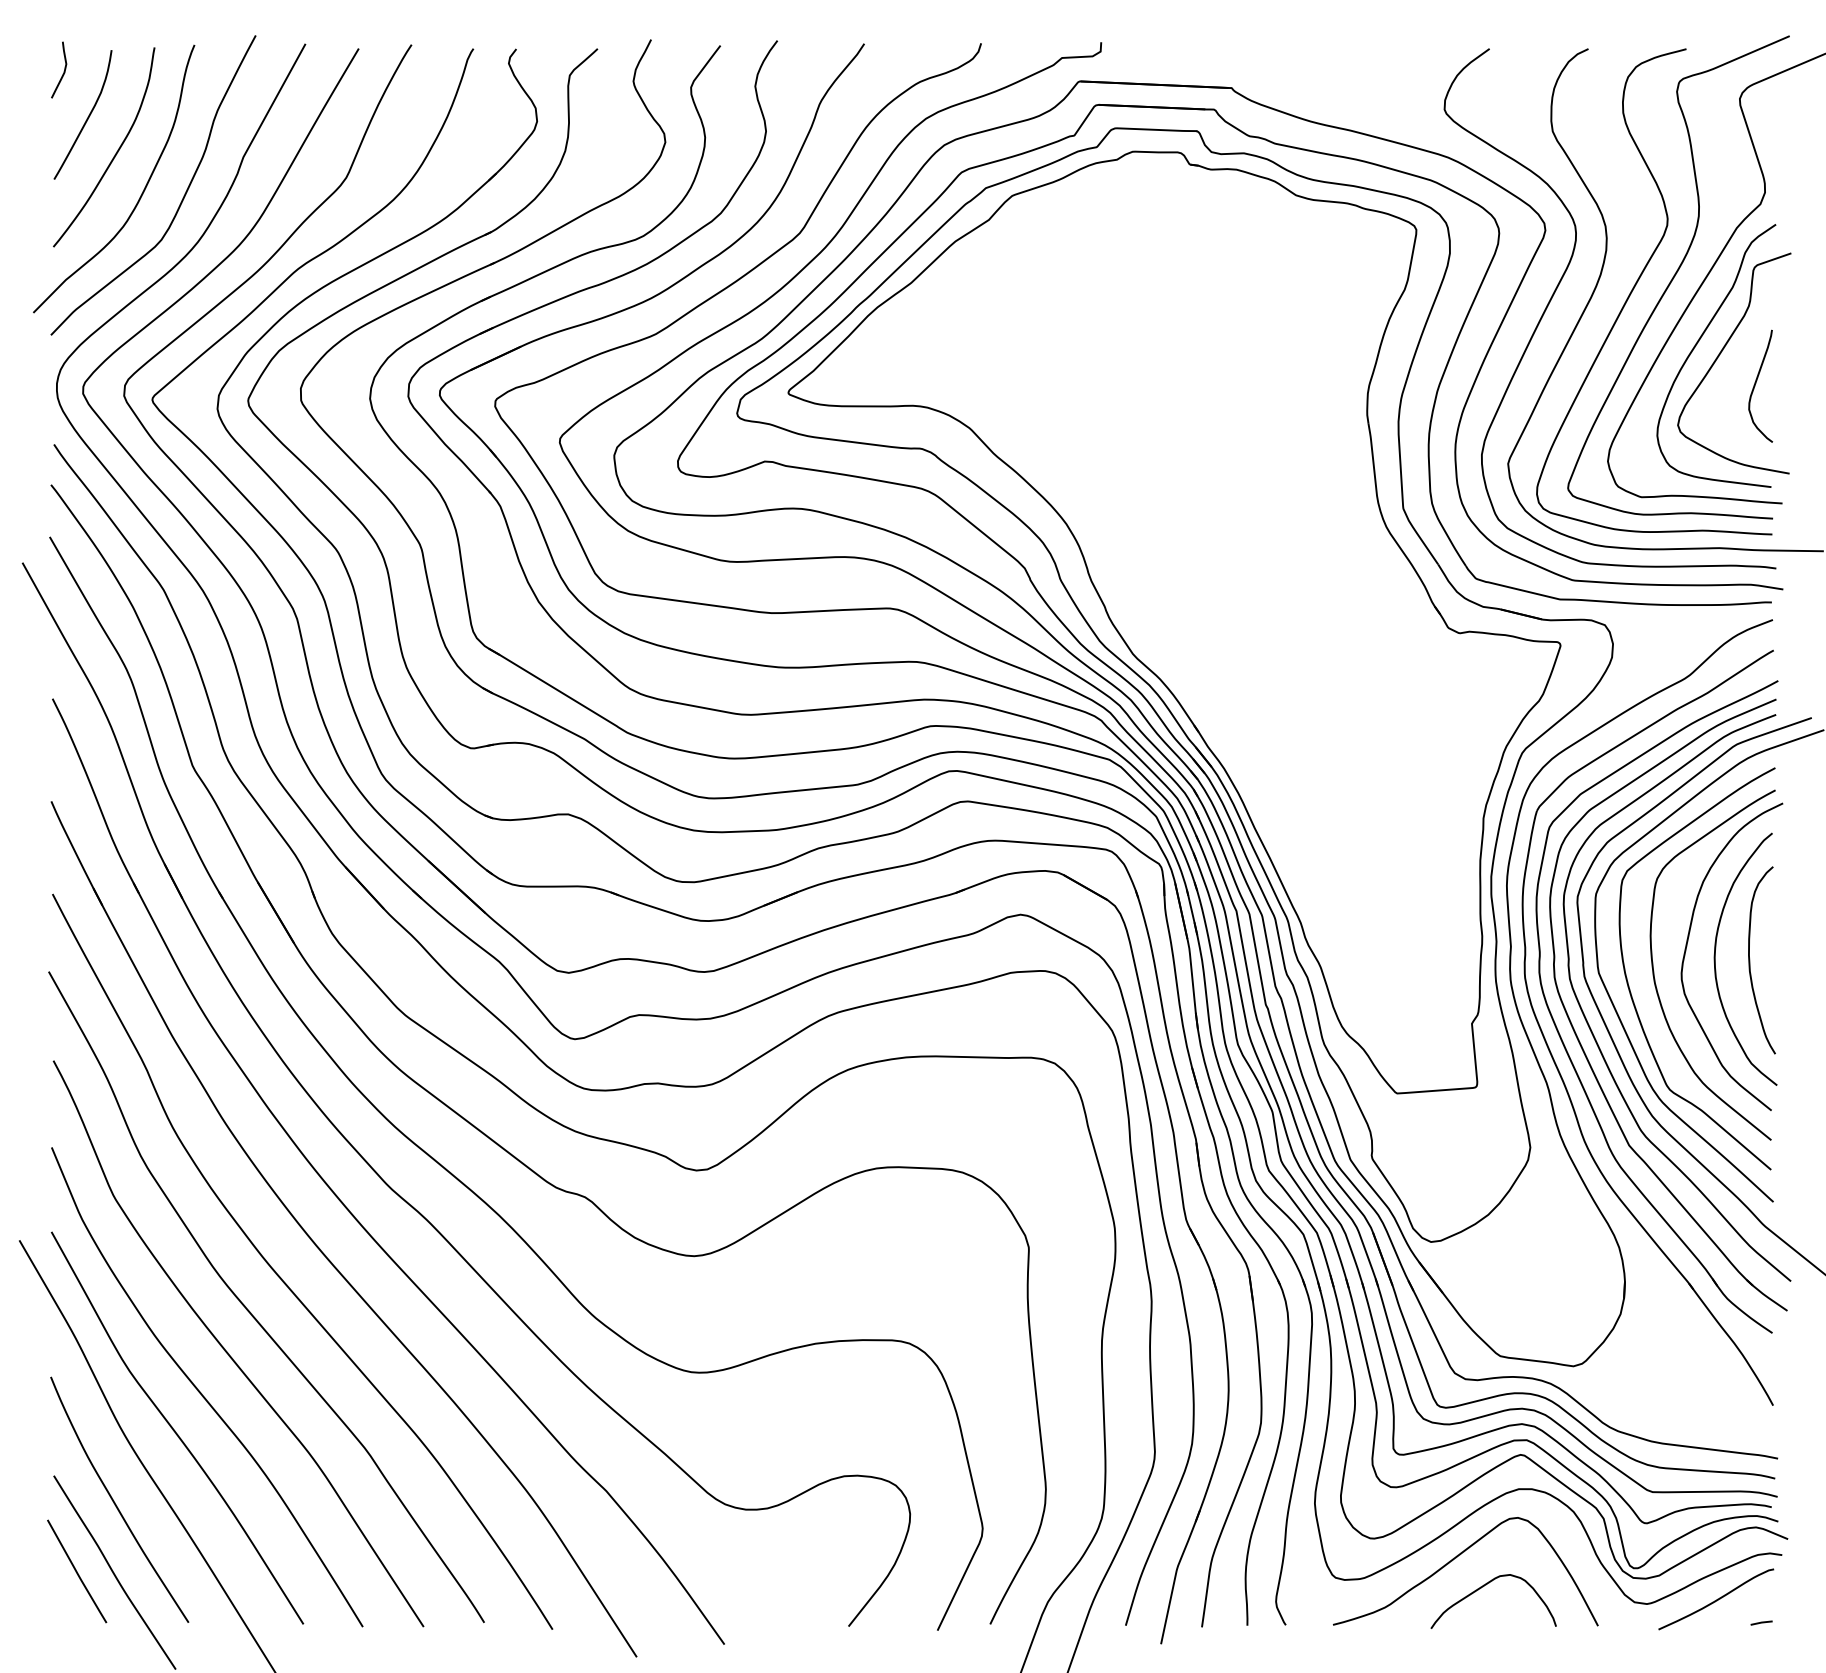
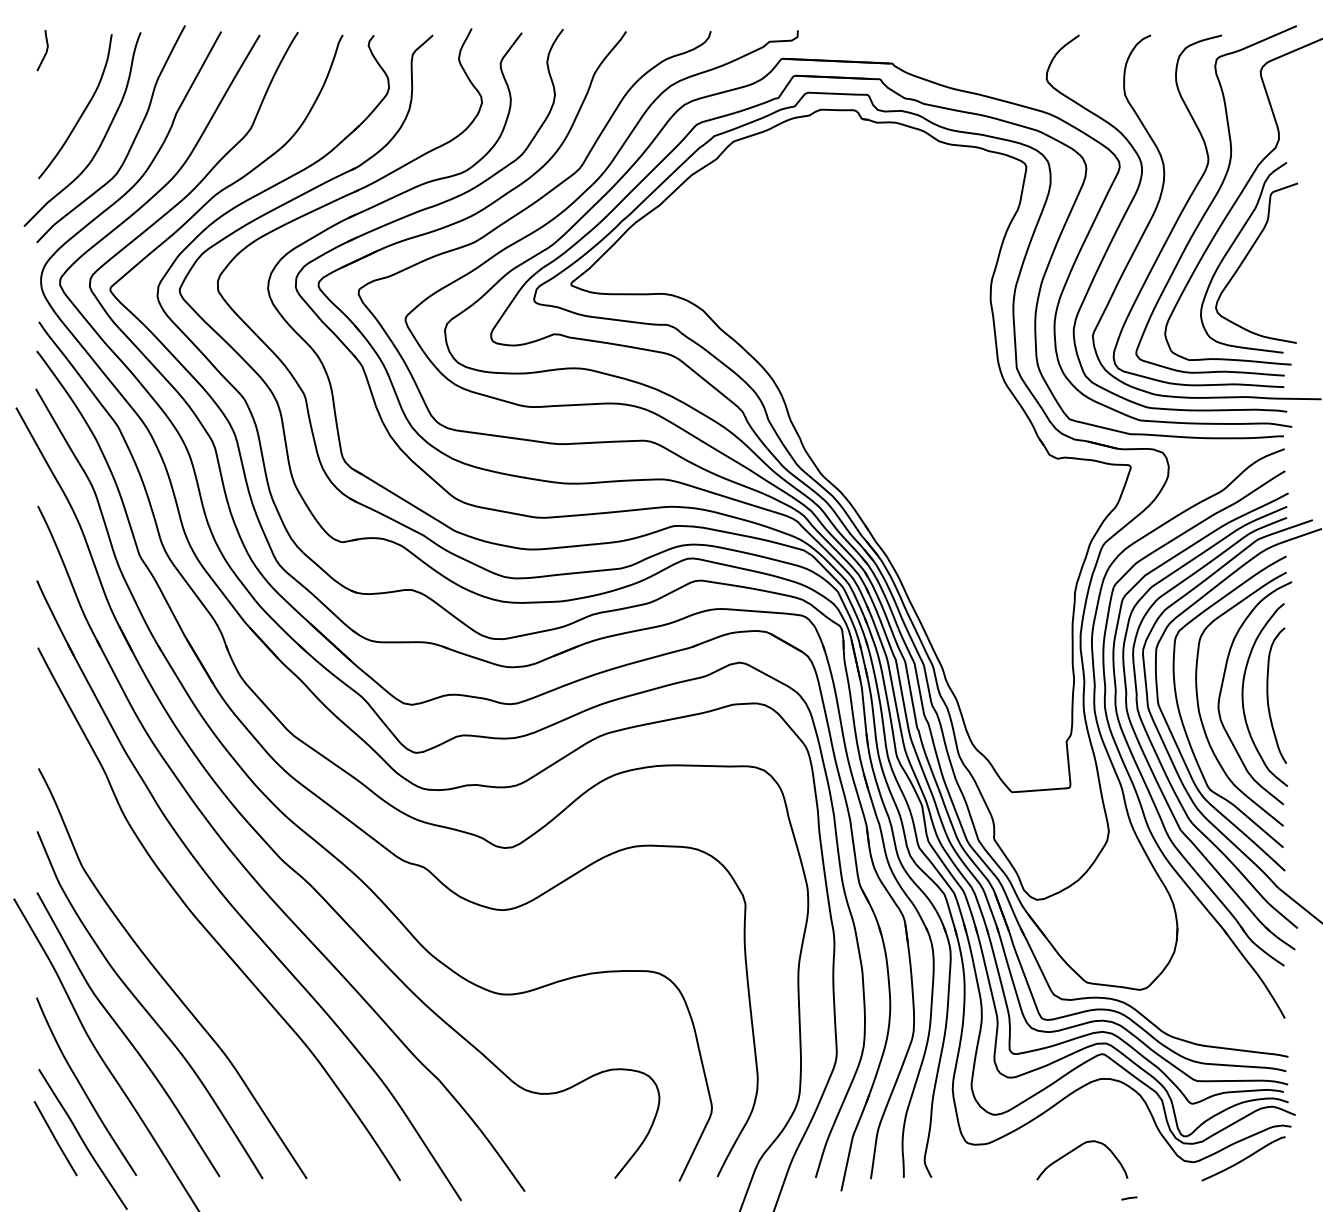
curve: (86, 118) -> (62, 85), removed
curve: (1756, 383) -> (1272, 277), removed
curve: (250, 1311) -> (181, 950), removed
curve: (1456, 1558) -> (1055, 1129), removed
line: (1761, 1622) -> (1129, 1198), moved

